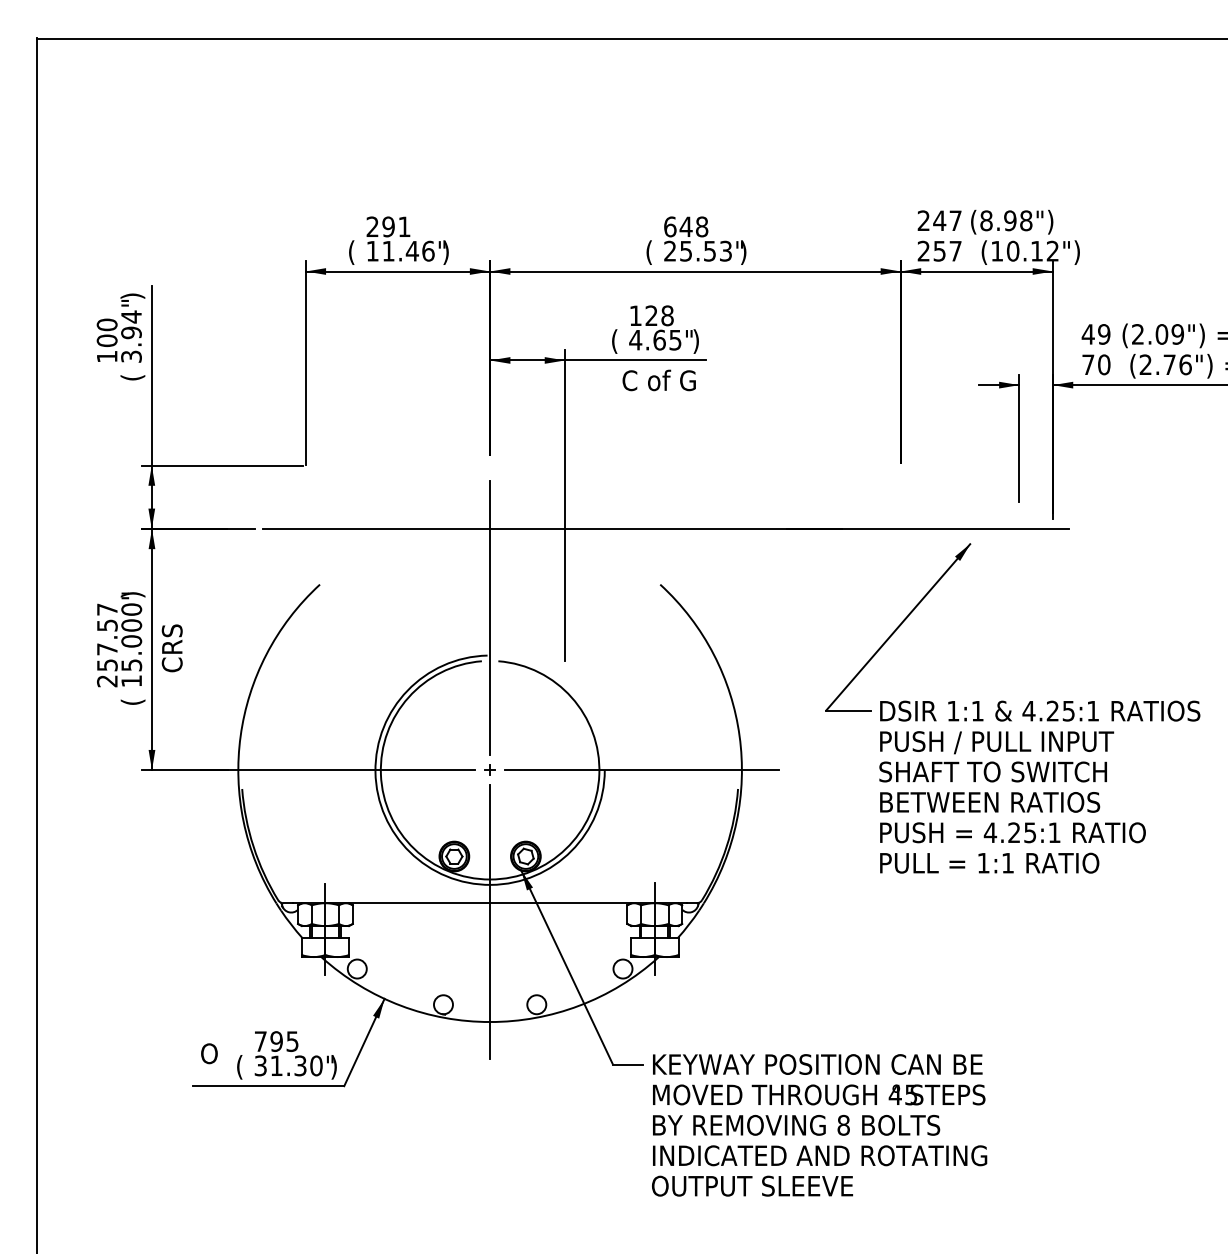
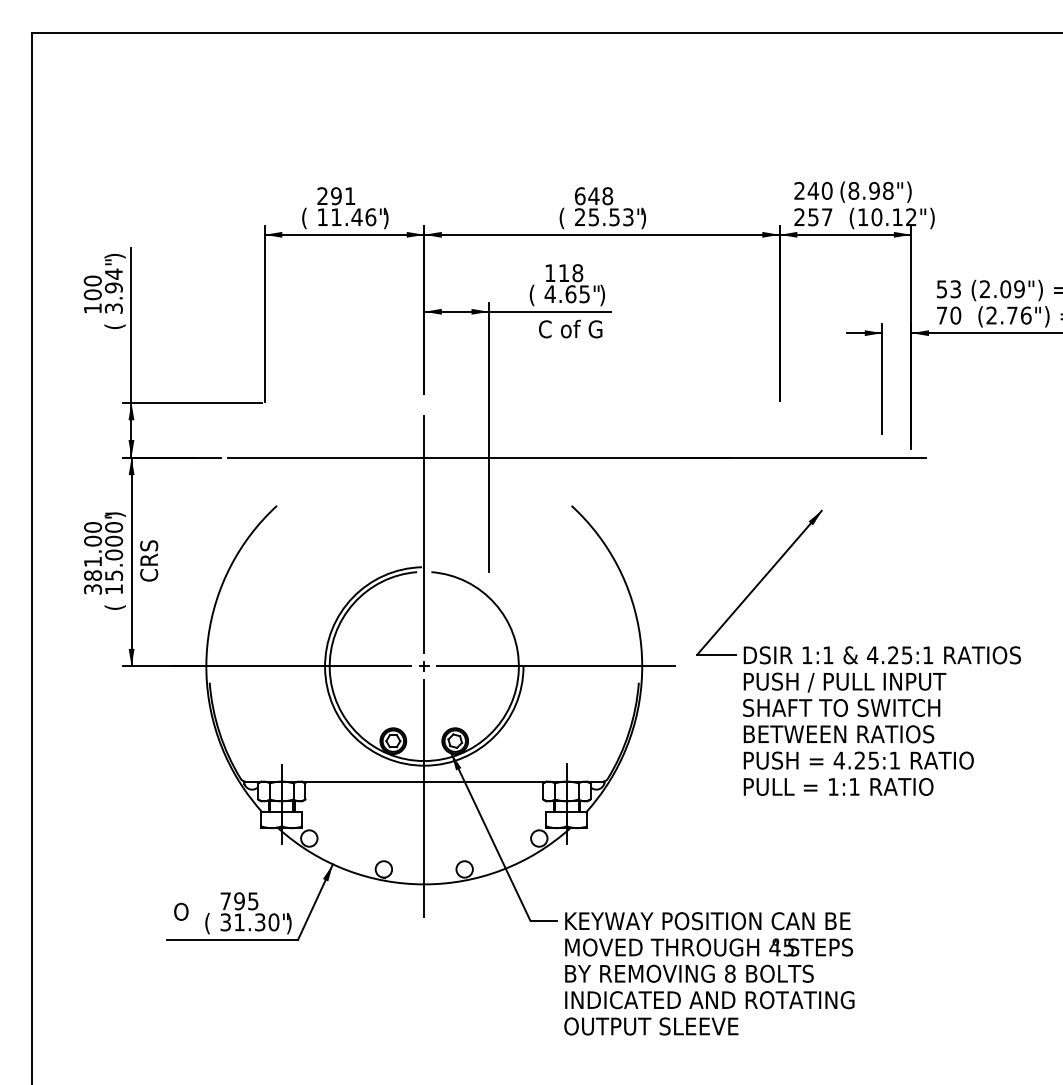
text: (954, 220) -> (826, 190), 247 -> 240
text: (650, 315) -> (563, 272), 128 -> 118
text: (1095, 334) -> (948, 289), 49 -> 53
text: (107, 645) -> (93, 558), 257.57 -> 381.00
part: (1012, 707) -> (858, 652), moved

